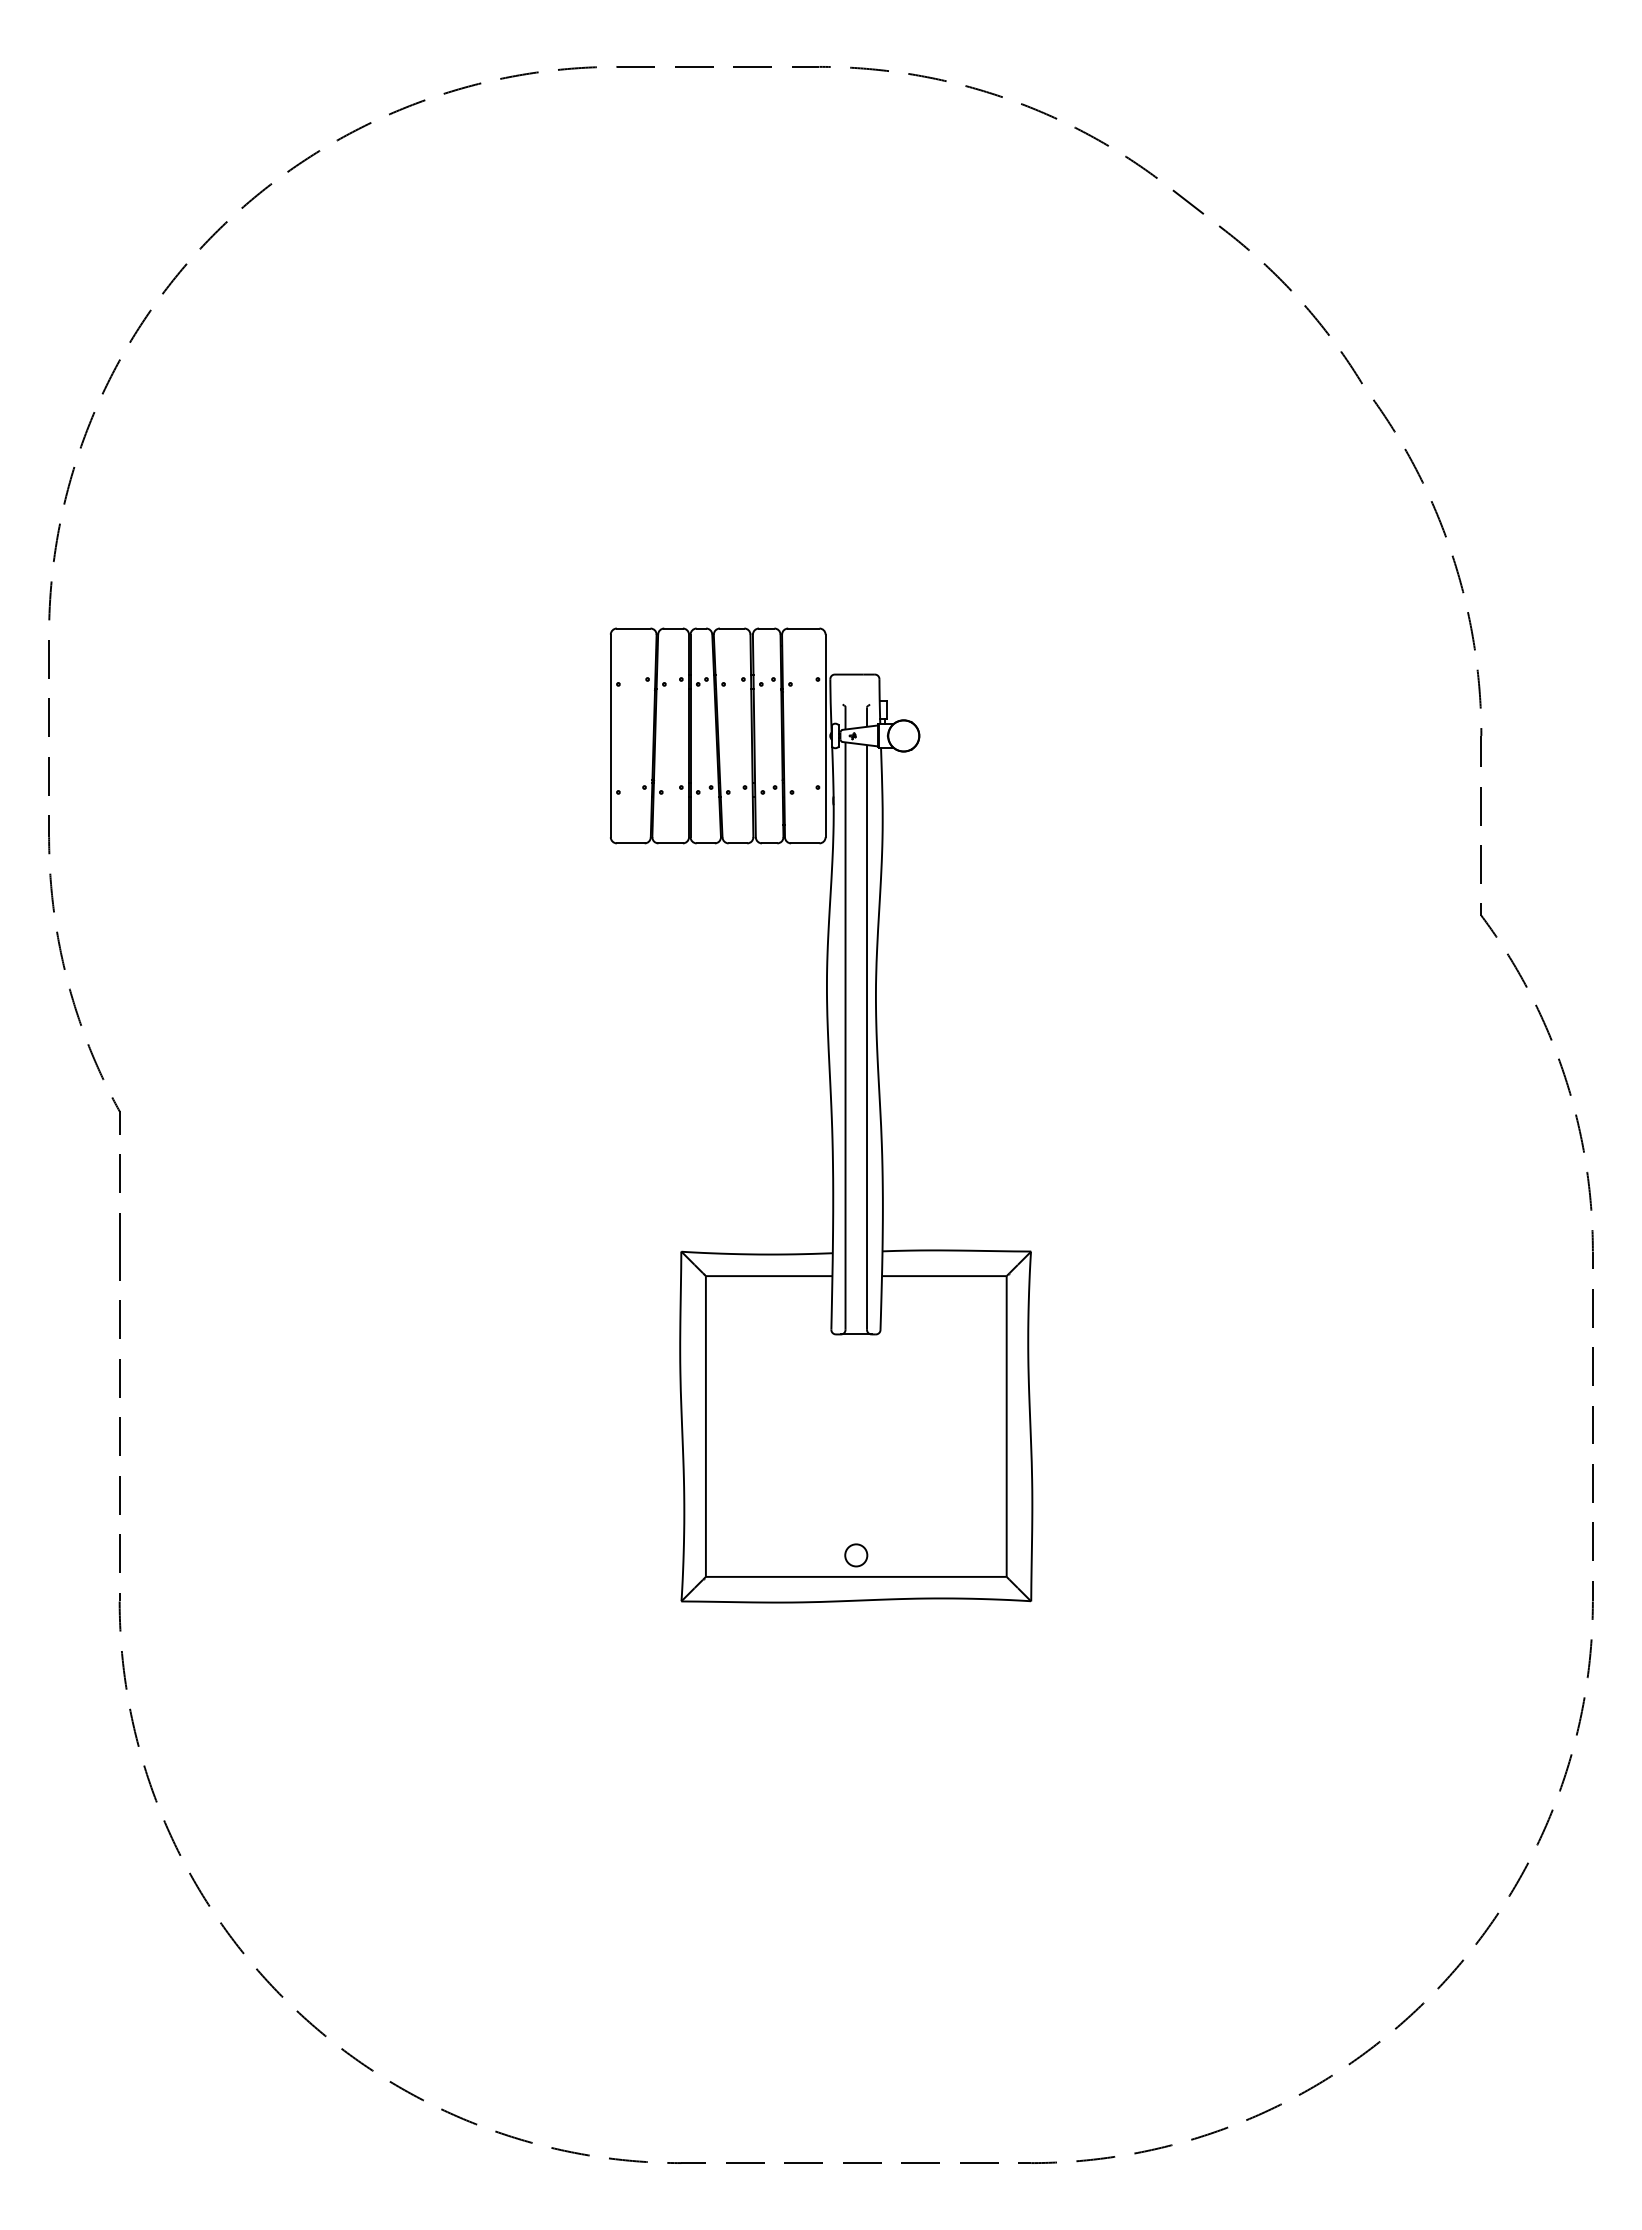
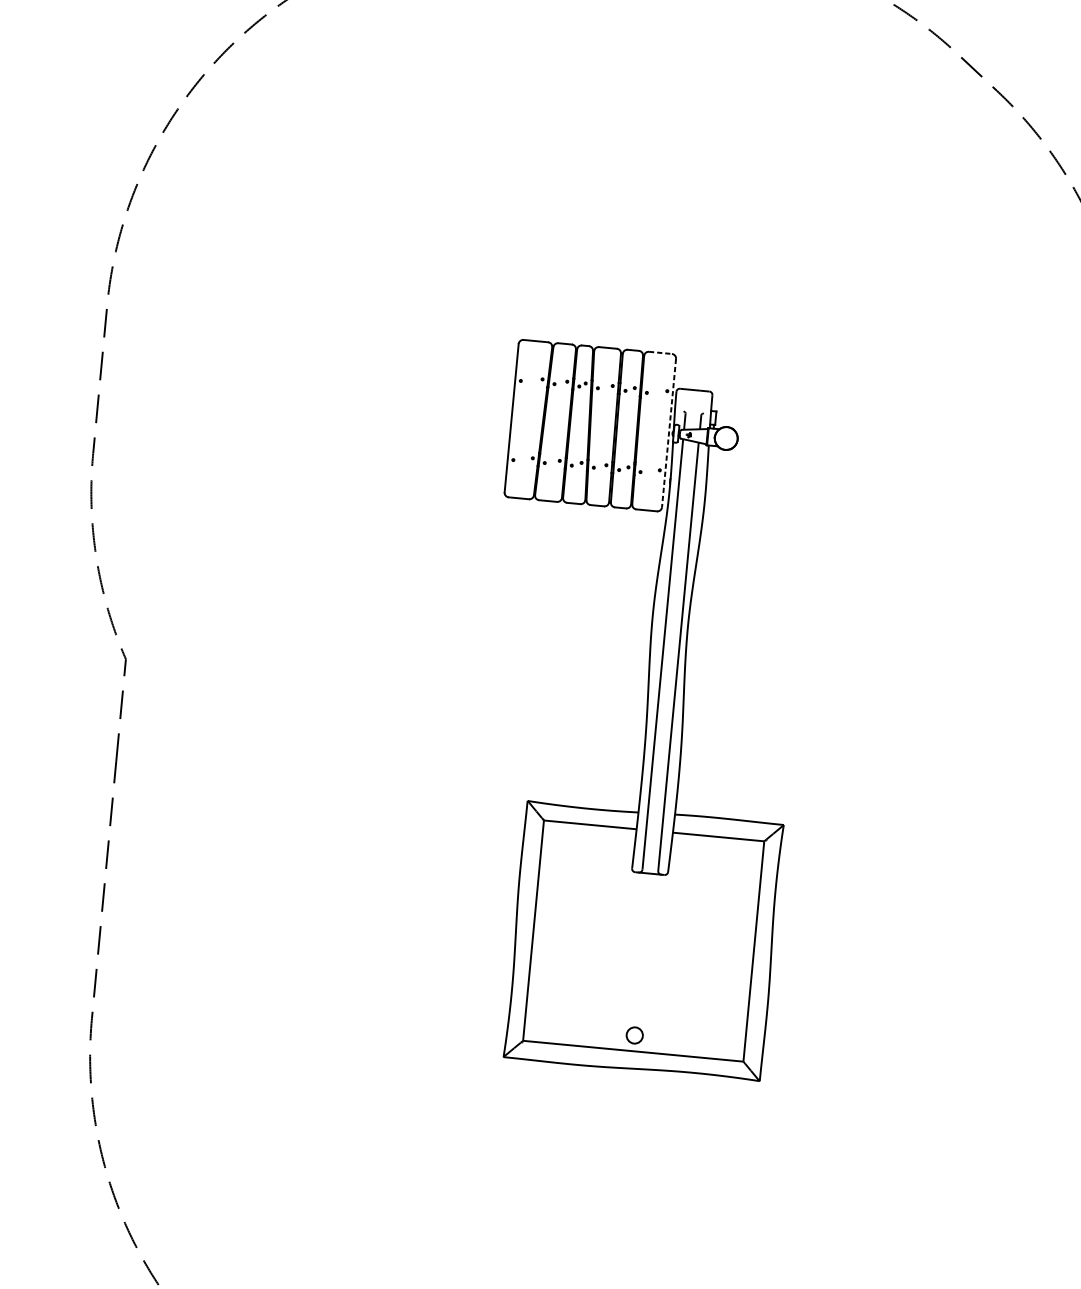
line: (803, 628) -> (660, 352), solid -> dashed
line: (825, 736) -> (668, 433), solid -> dashed

